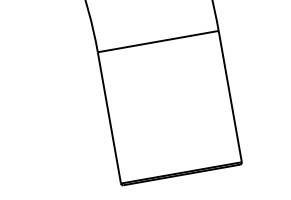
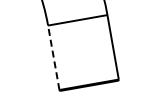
line: (108, 117) -> (53, 57), solid -> dashed

